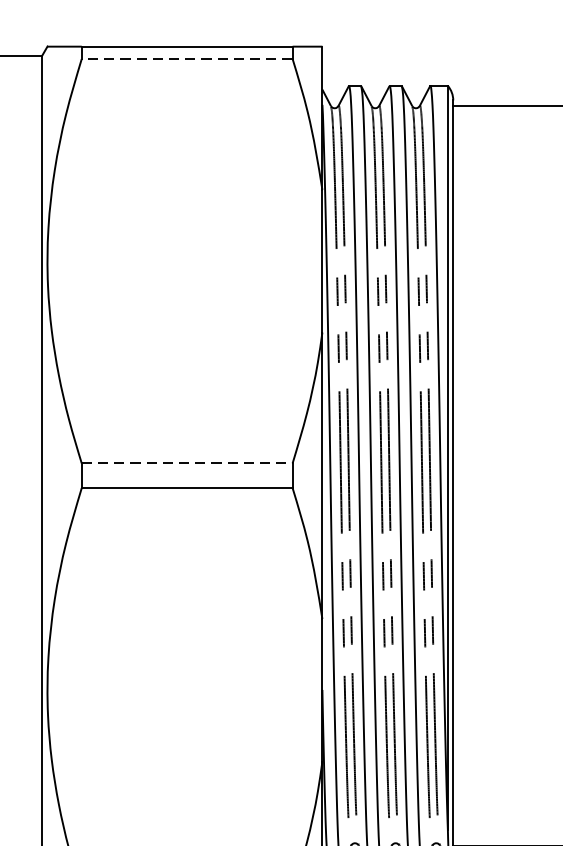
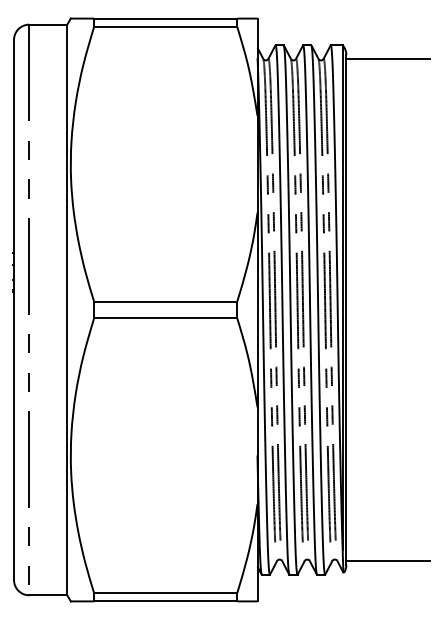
line: (186, 59) -> (165, 27), dashed -> solid
line: (186, 463) -> (165, 301), dashed -> solid

